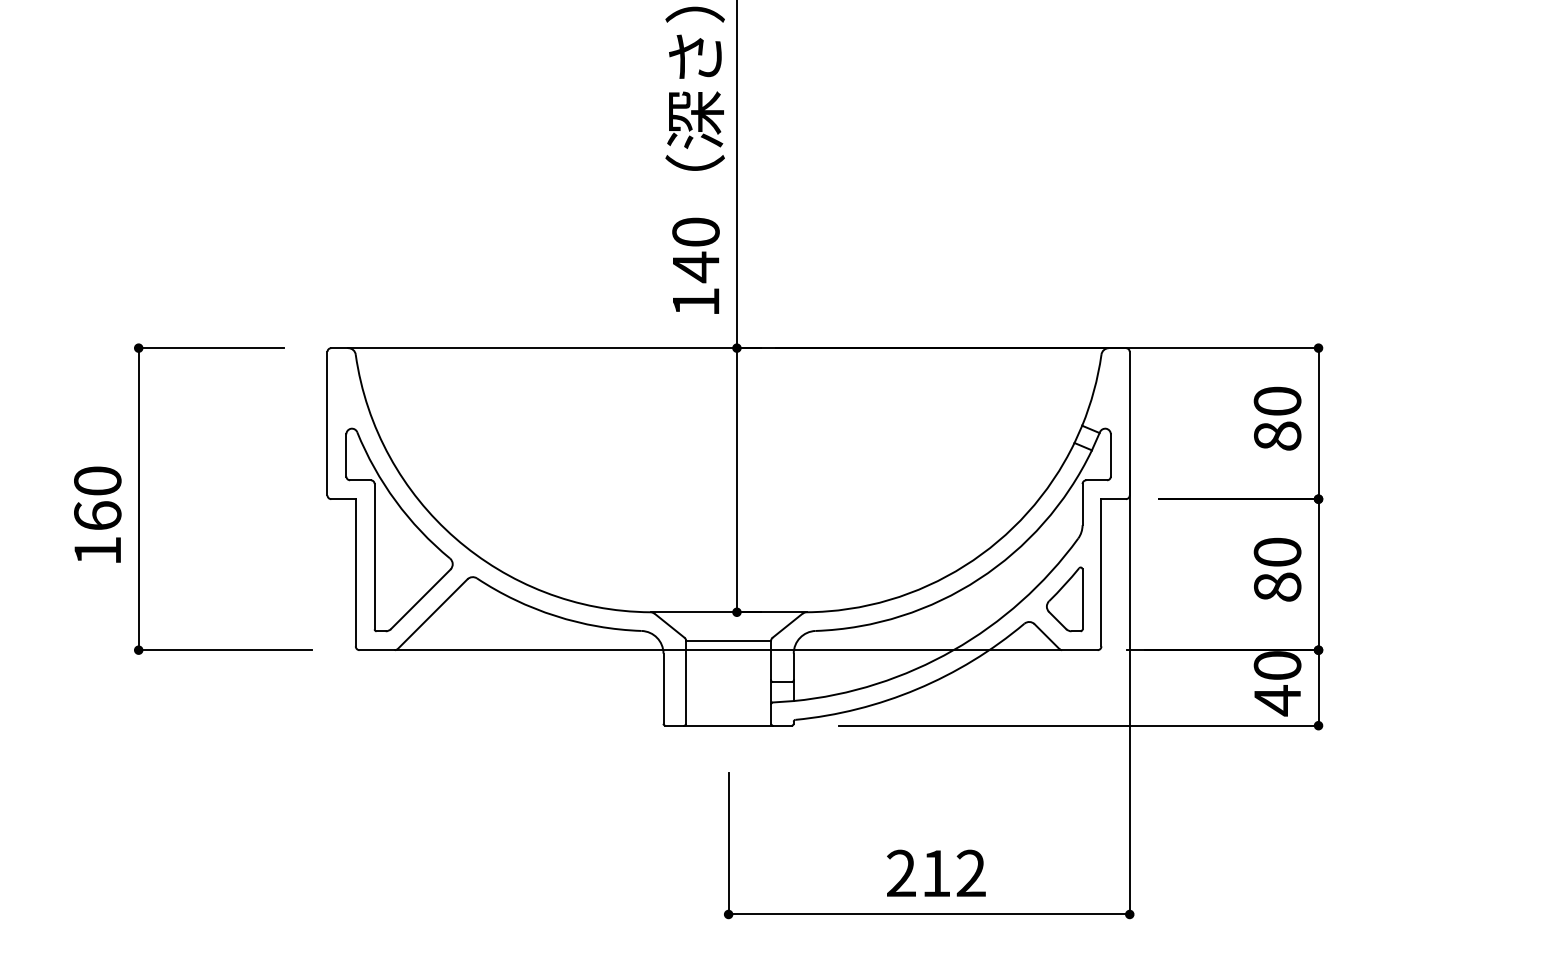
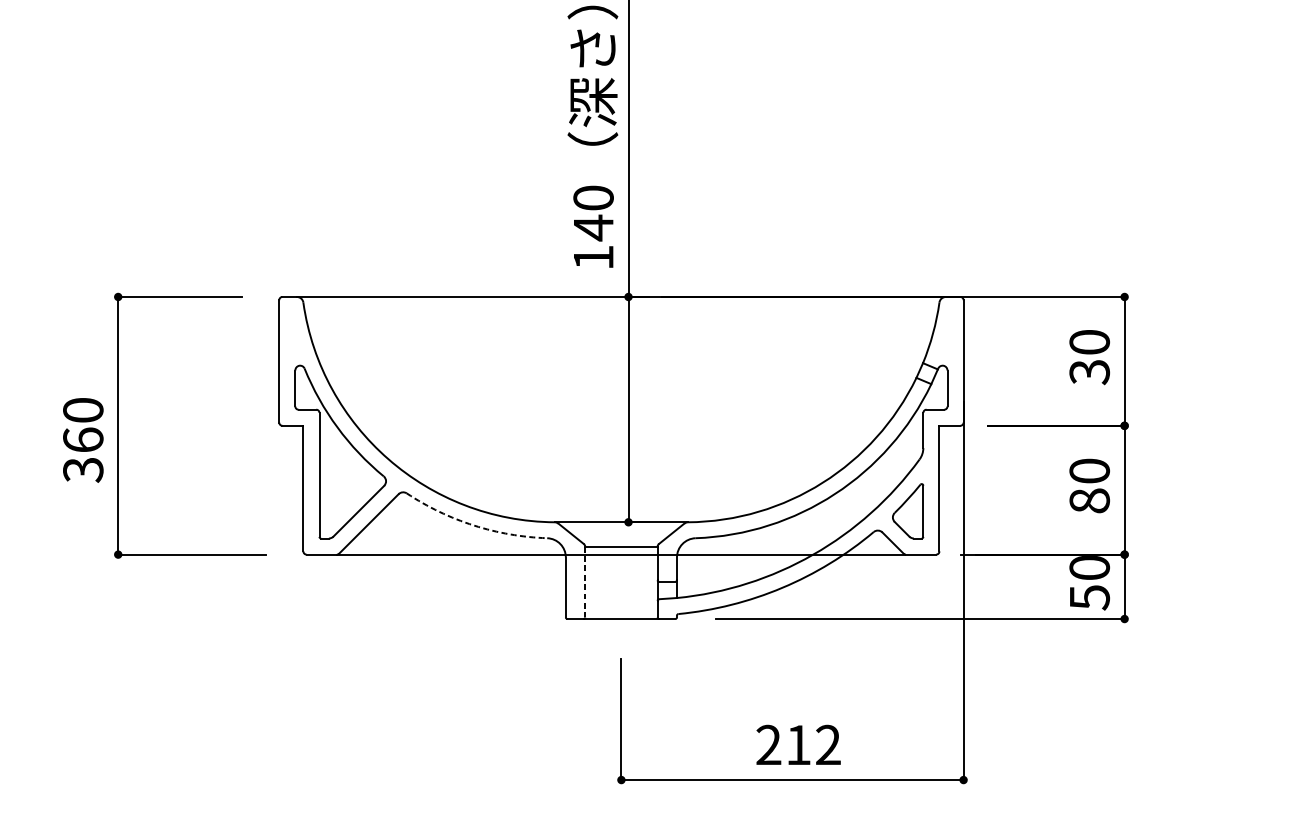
text: (1277, 436) -> (1089, 372), 80 -> 30
text: (97, 551) -> (83, 470), 160 -> 360
arc: (555, 616) -> (473, 525), solid -> dashed
line: (686, 682) -> (585, 582), solid -> dashed
text: (1277, 700) -> (1089, 597), 40 -> 50

